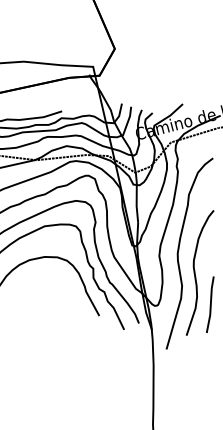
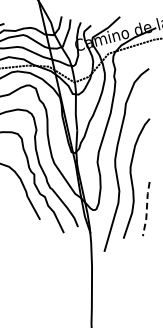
line: (210, 305) -> (146, 209), solid -> dashed

